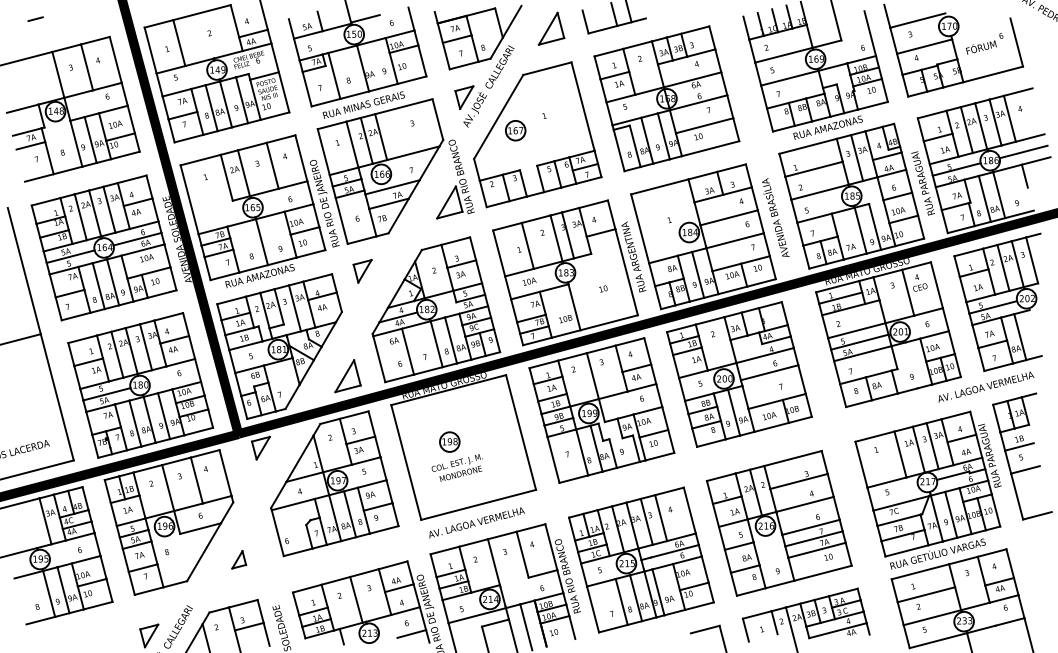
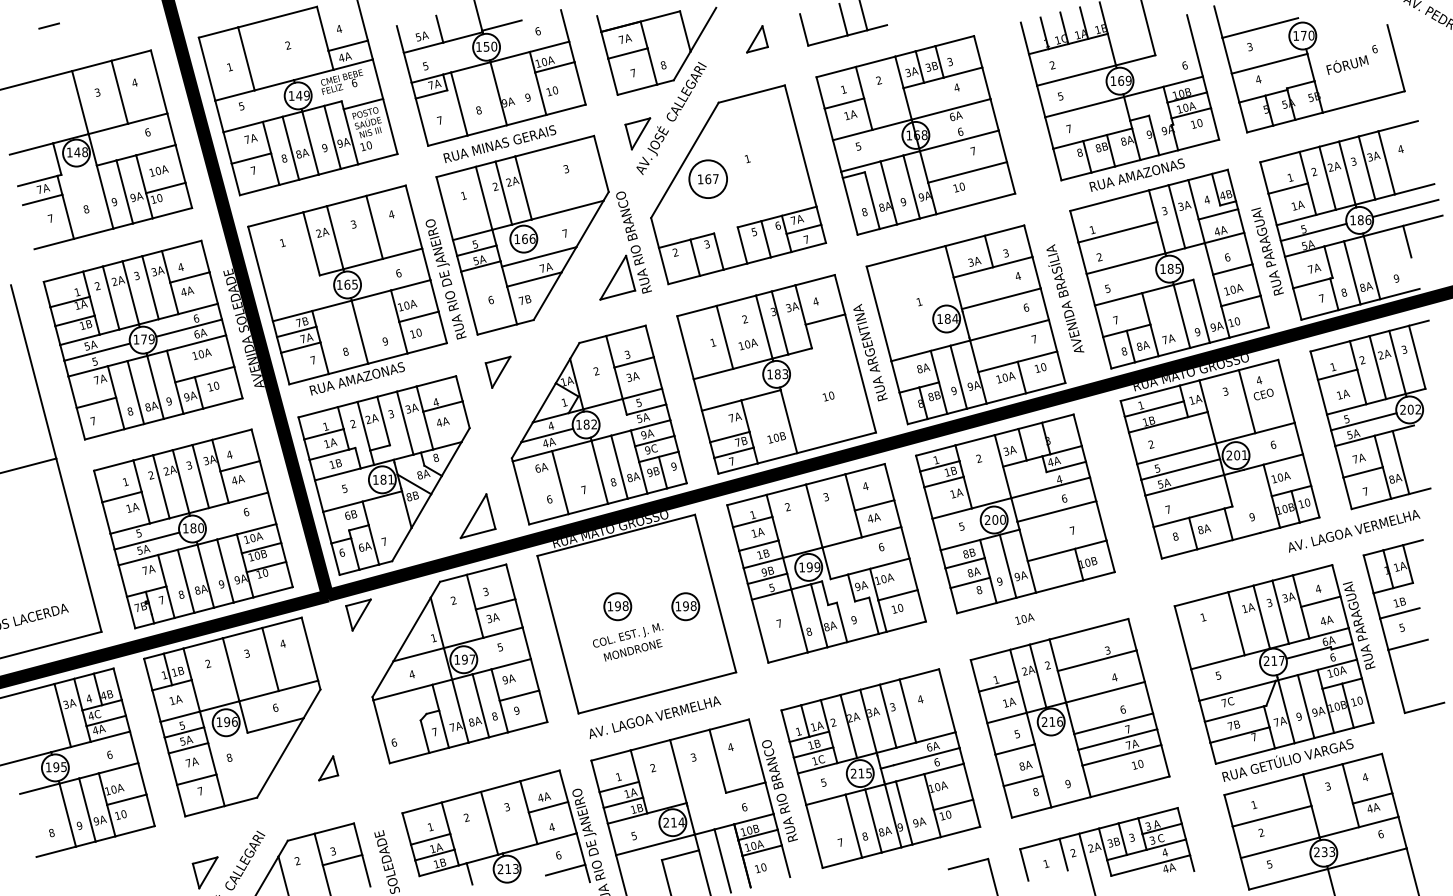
part: (551, 28) -> (757, 39), size x0.6
circle: (515, 130) -> (707, 178), size x1.4
text: (107, 247) -> (147, 339), 164 -> 179
text: (529, 281) -> (747, 344), moved
text: (769, 415) -> (1024, 618), moved
part: (499, 441) -> (685, 606), added

